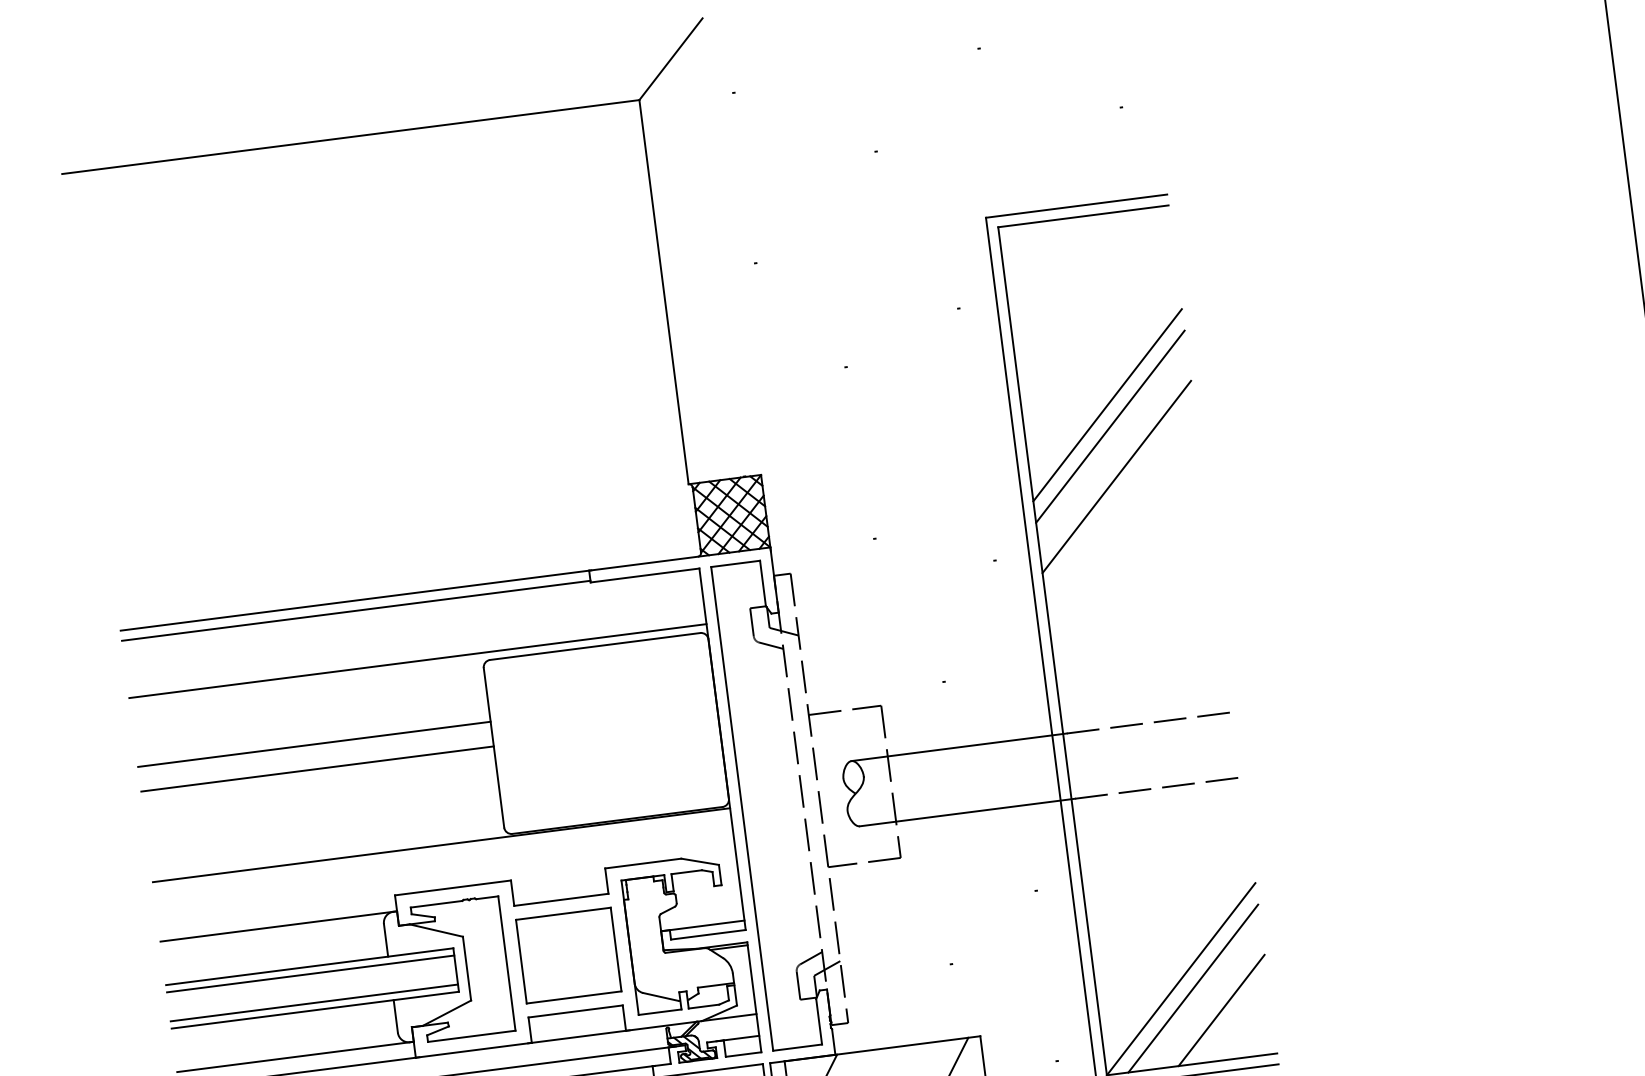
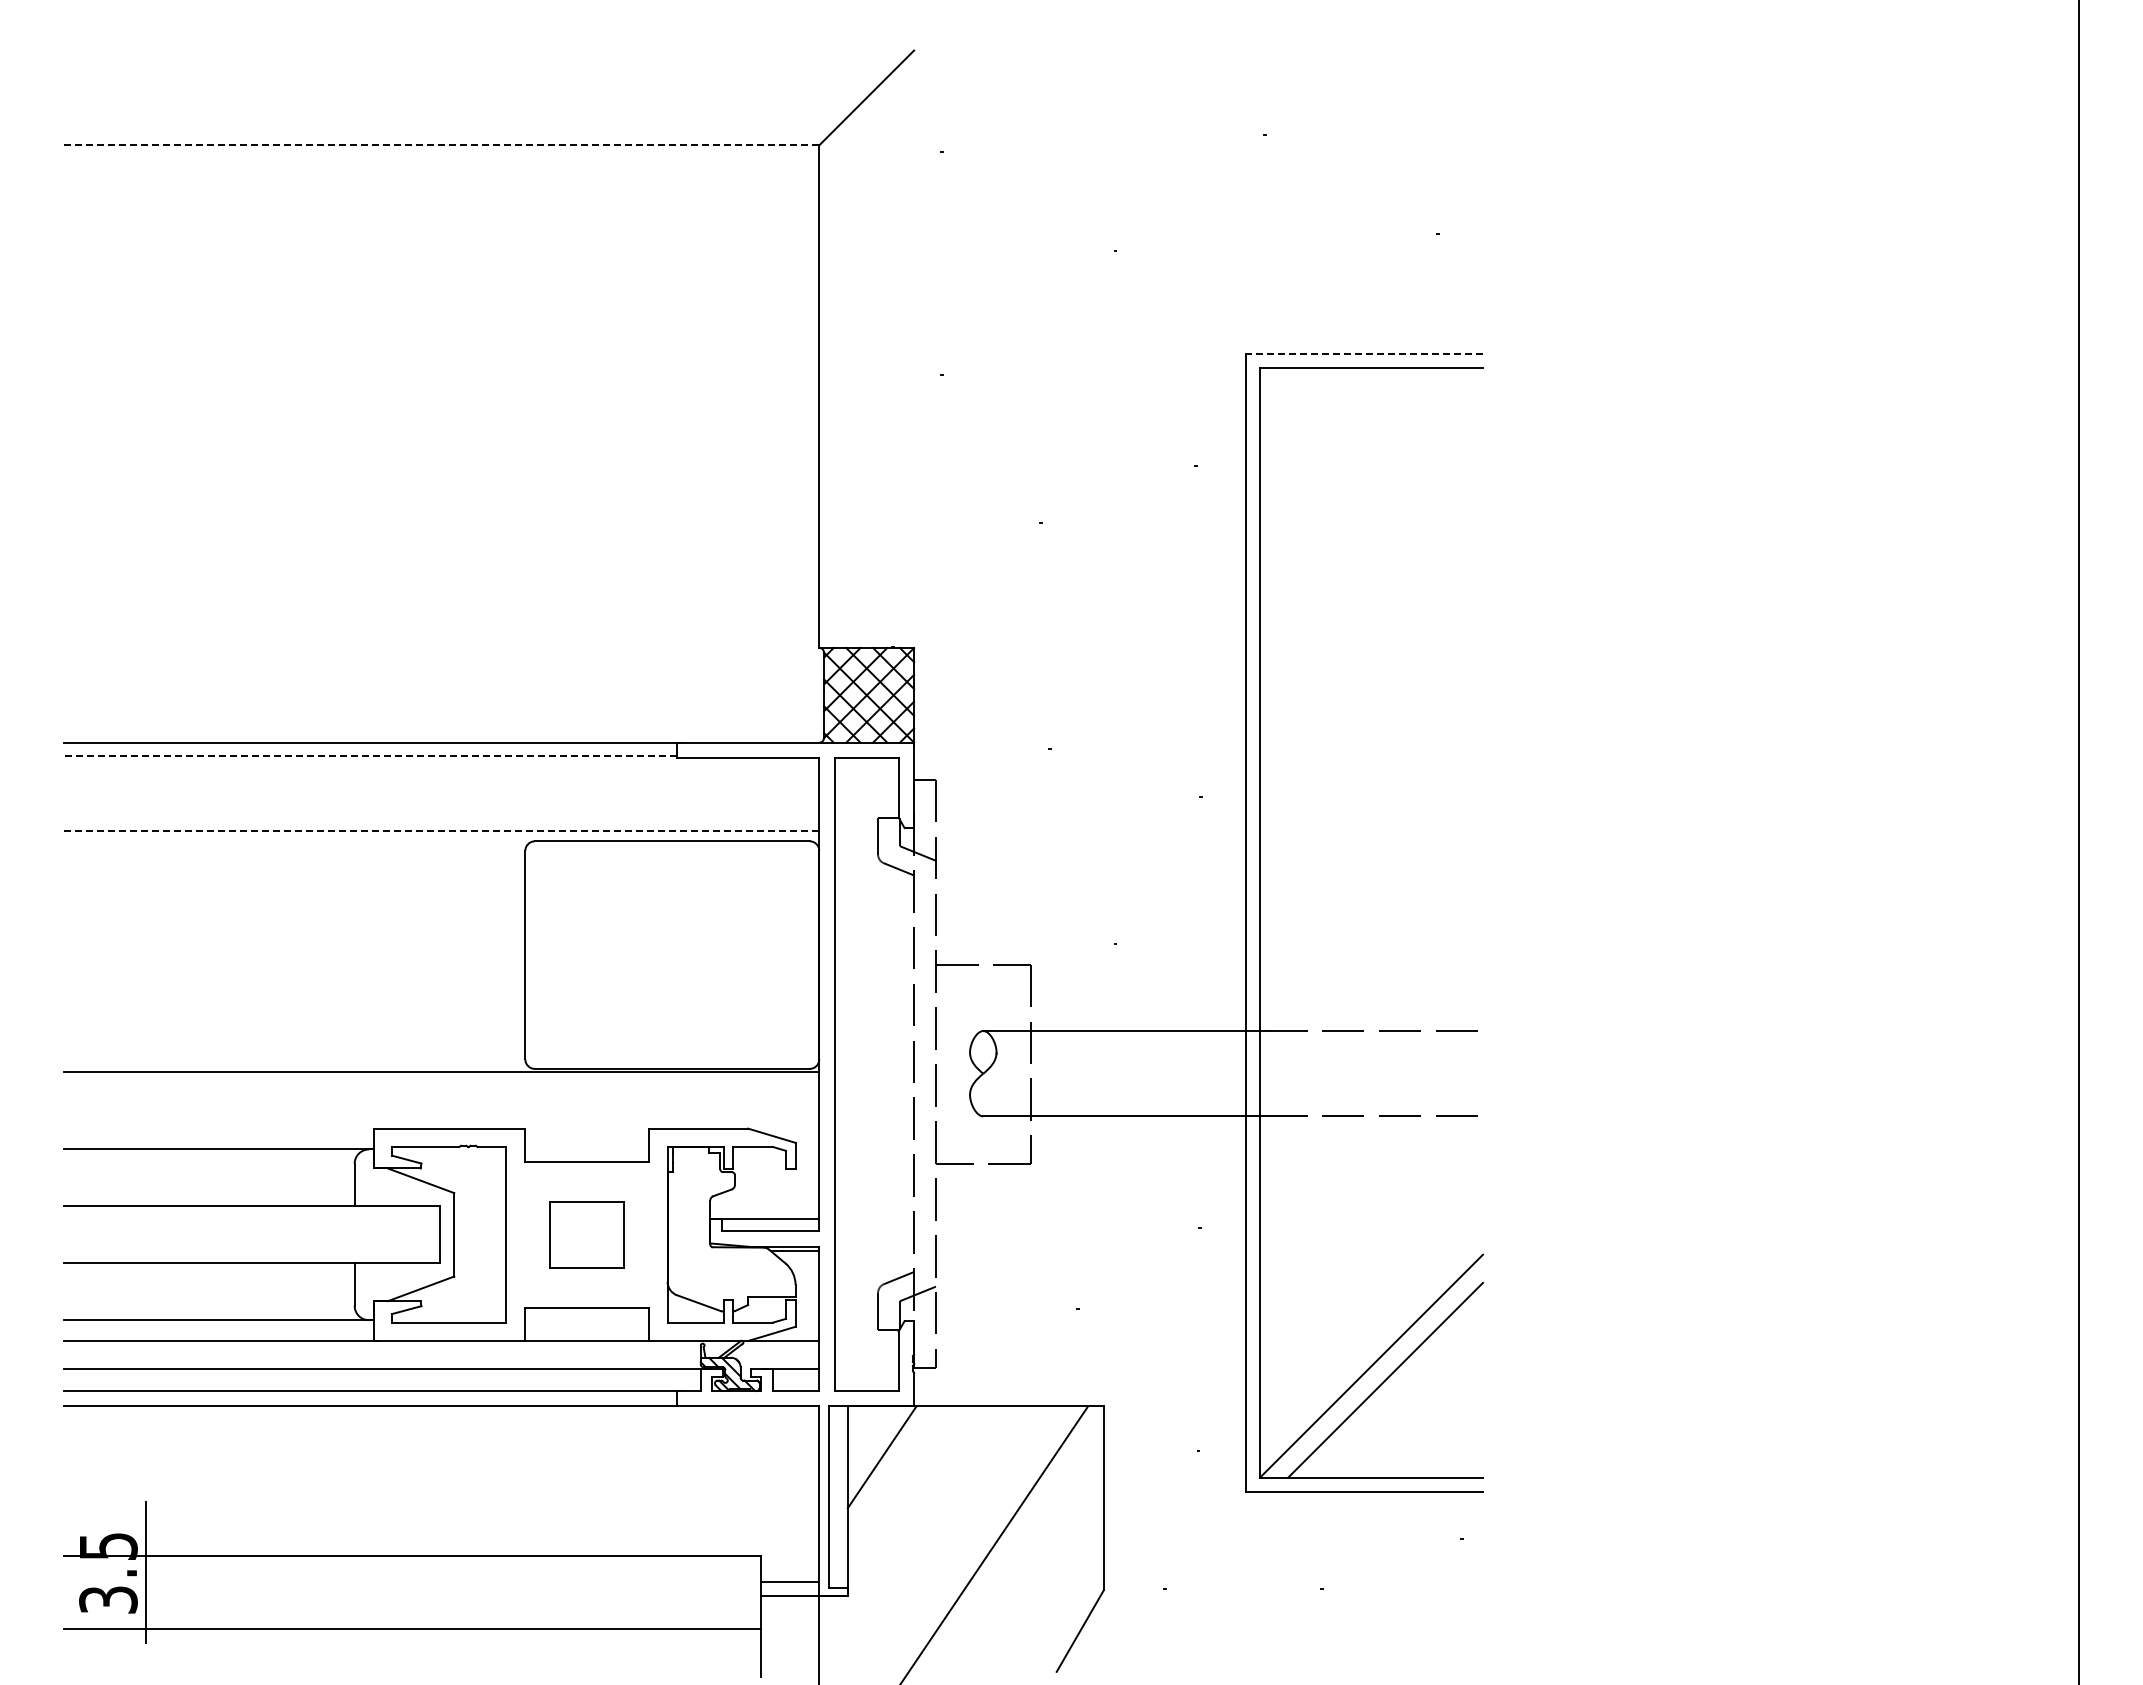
line: (350, 137) -> (441, 145), solid -> dashed
line: (1076, 205) -> (1364, 353), solid -> dashed
line: (1107, 404) -> (1371, 614), removed
line: (1110, 426) -> (1371, 643), removed
line: (1116, 476) -> (1371, 708), removed
line: (356, 611) -> (370, 756), solid -> dashed
line: (417, 660) -> (441, 830), solid -> dashed
line: (314, 744) -> (294, 920), removed
line: (317, 769) -> (294, 953), removed
part: (568, 955) -> (586, 1234), size x0.6
line: (310, 973) -> (252, 1215), removed
line: (314, 1002) -> (252, 1253), removed
line: (1221, 1010) -> (1418, 1412), removed

